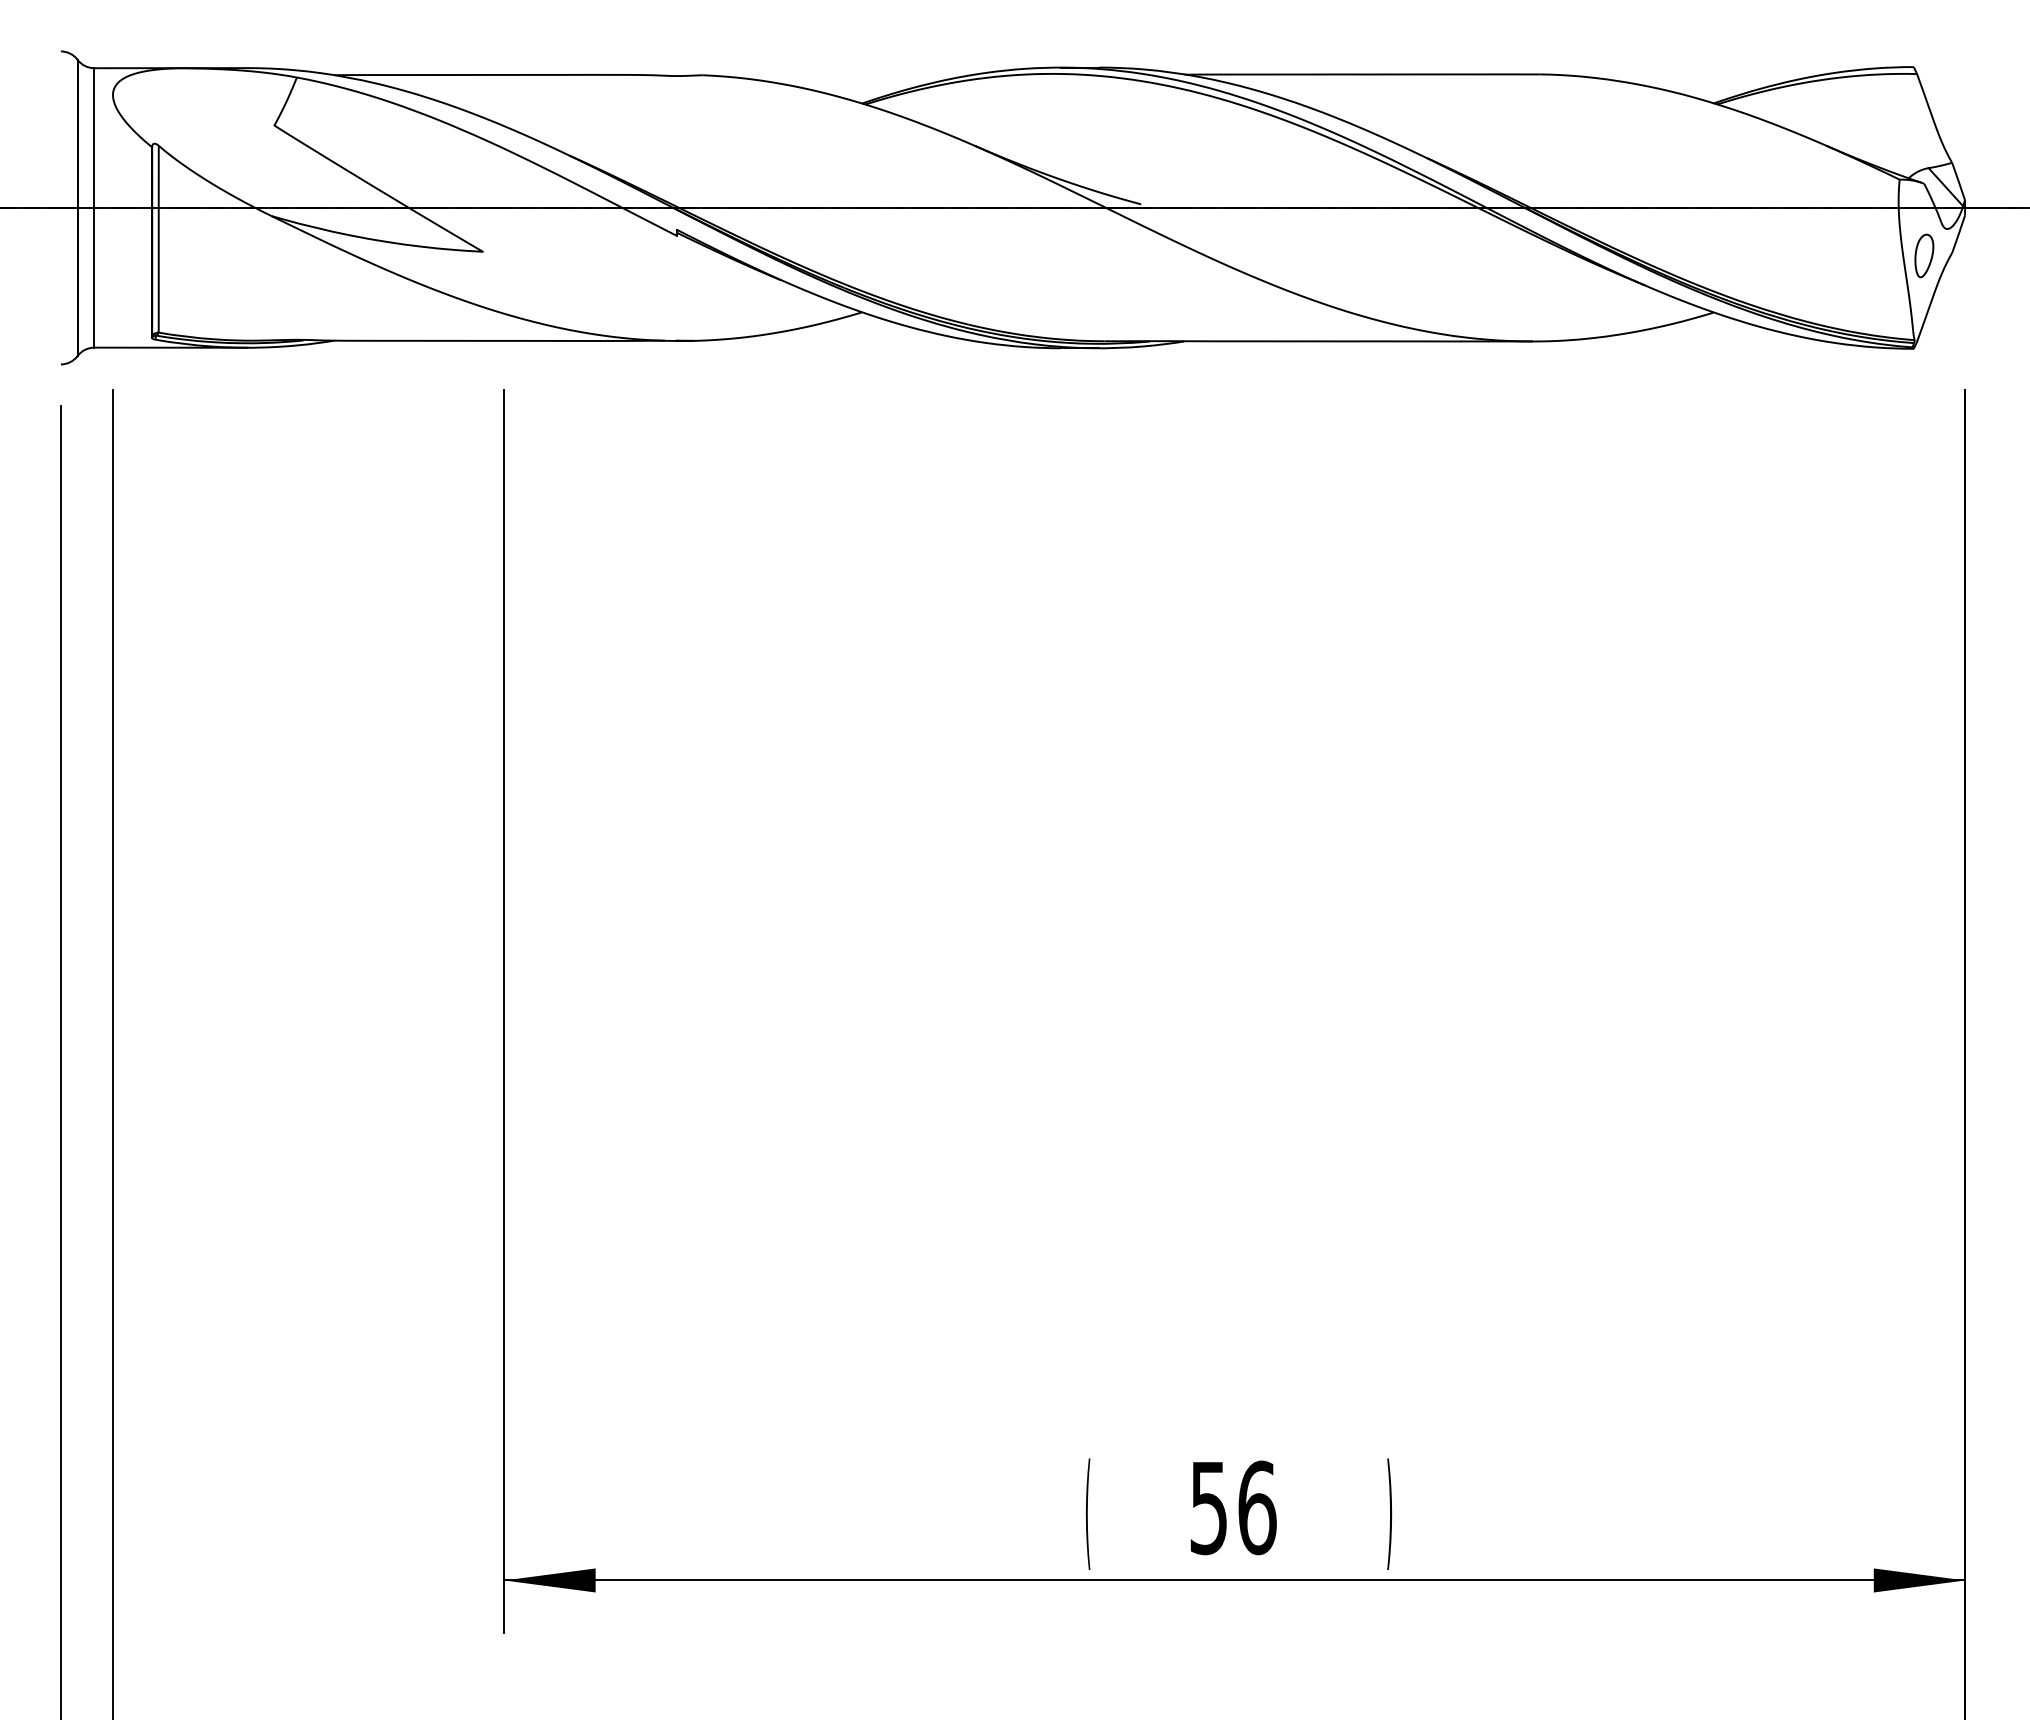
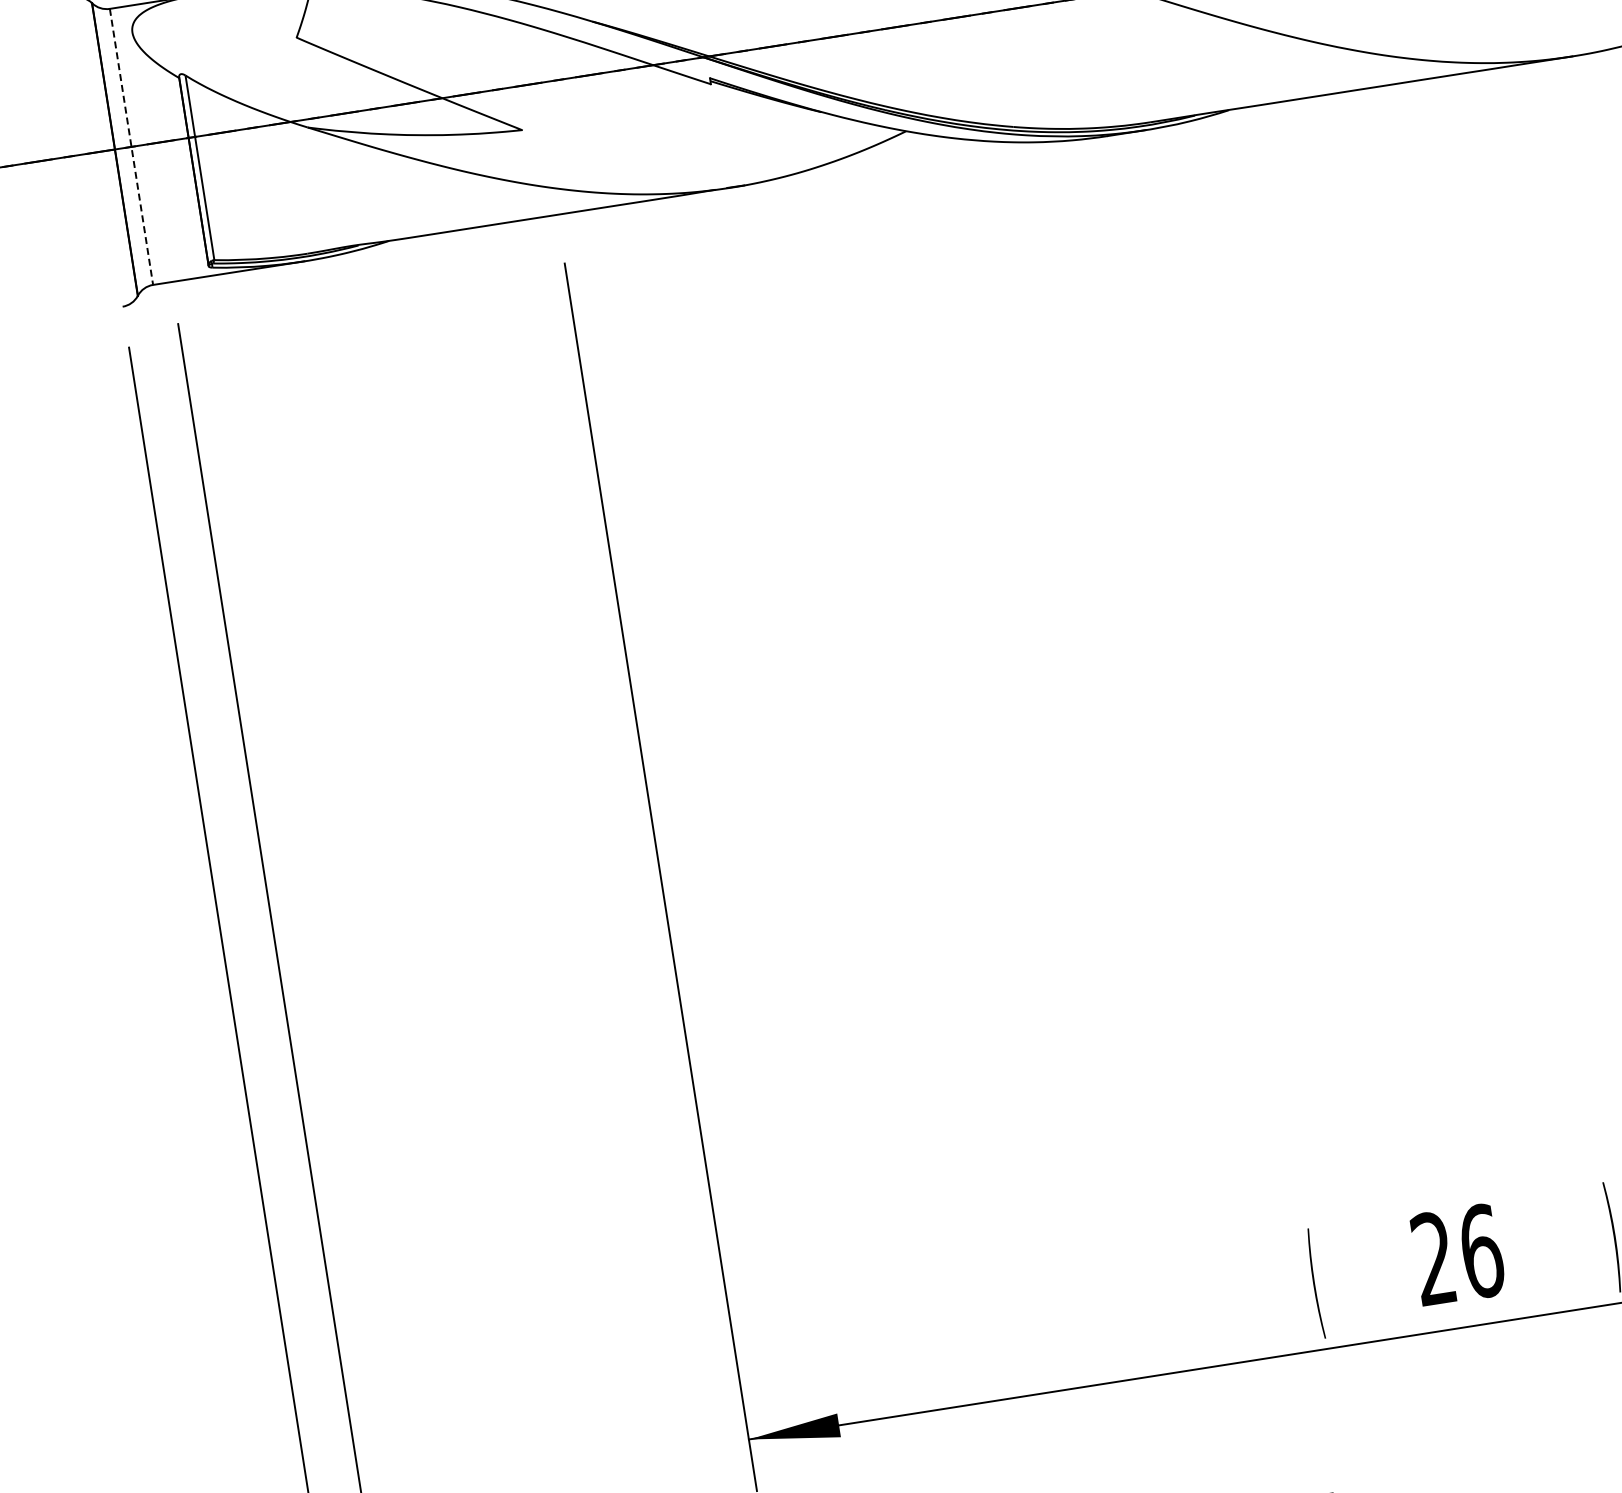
line: (94, 207) -> (131, 146), solid -> dashed
text: (1208, 1507) -> (1433, 1258), 56 -> 26

